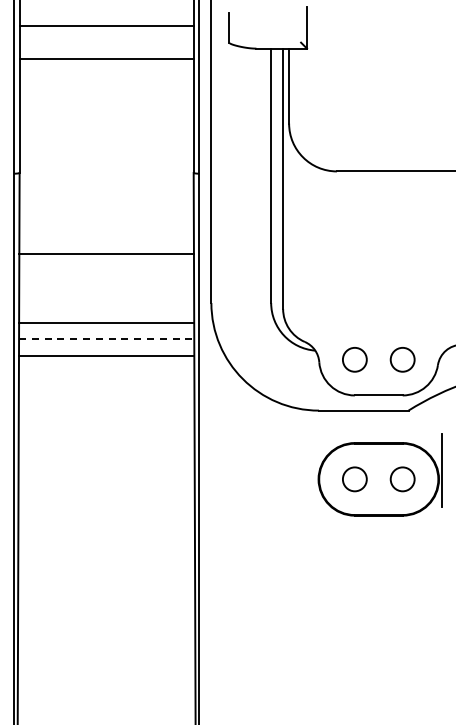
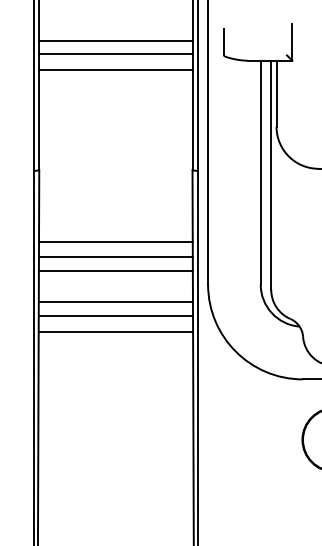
line: (106, 41) -> (115, 54), added
line: (106, 271) -> (115, 256), added
line: (106, 287) -> (115, 271), added
line: (106, 338) -> (115, 315), dashed -> solid

